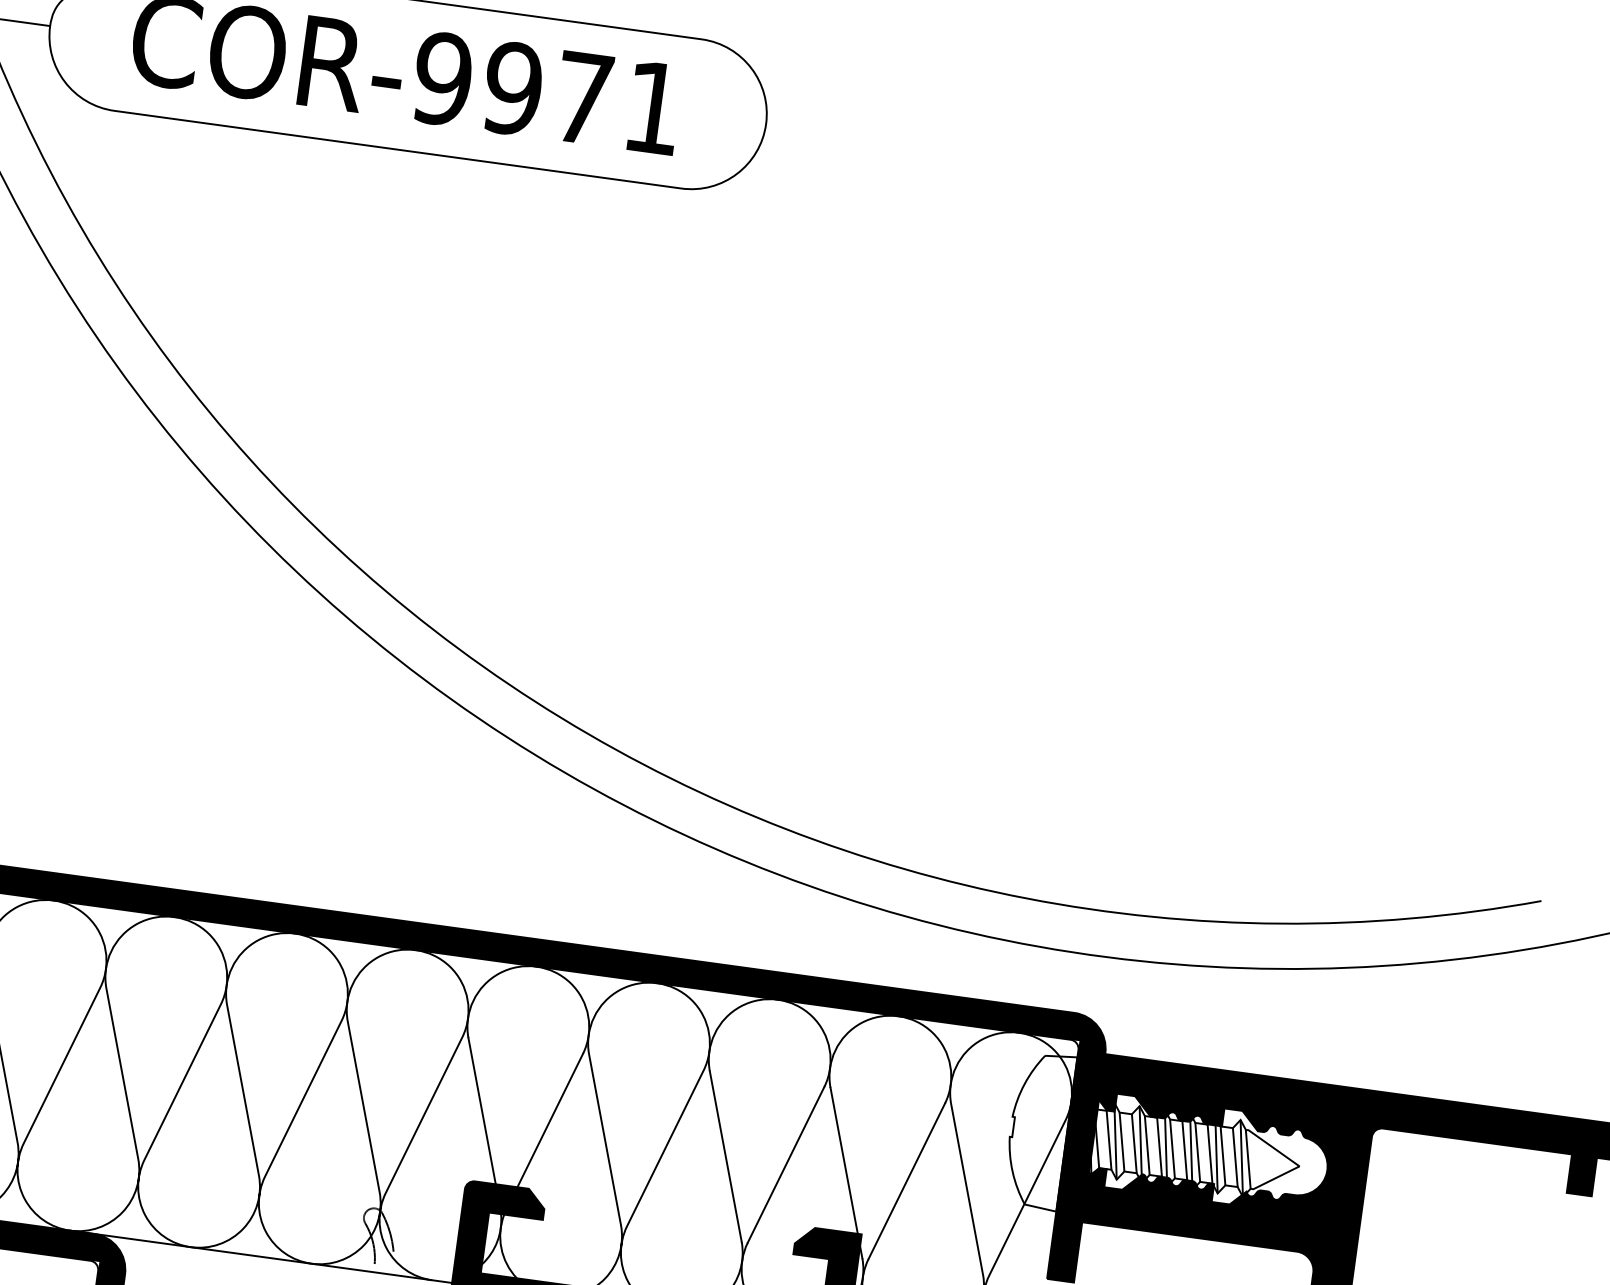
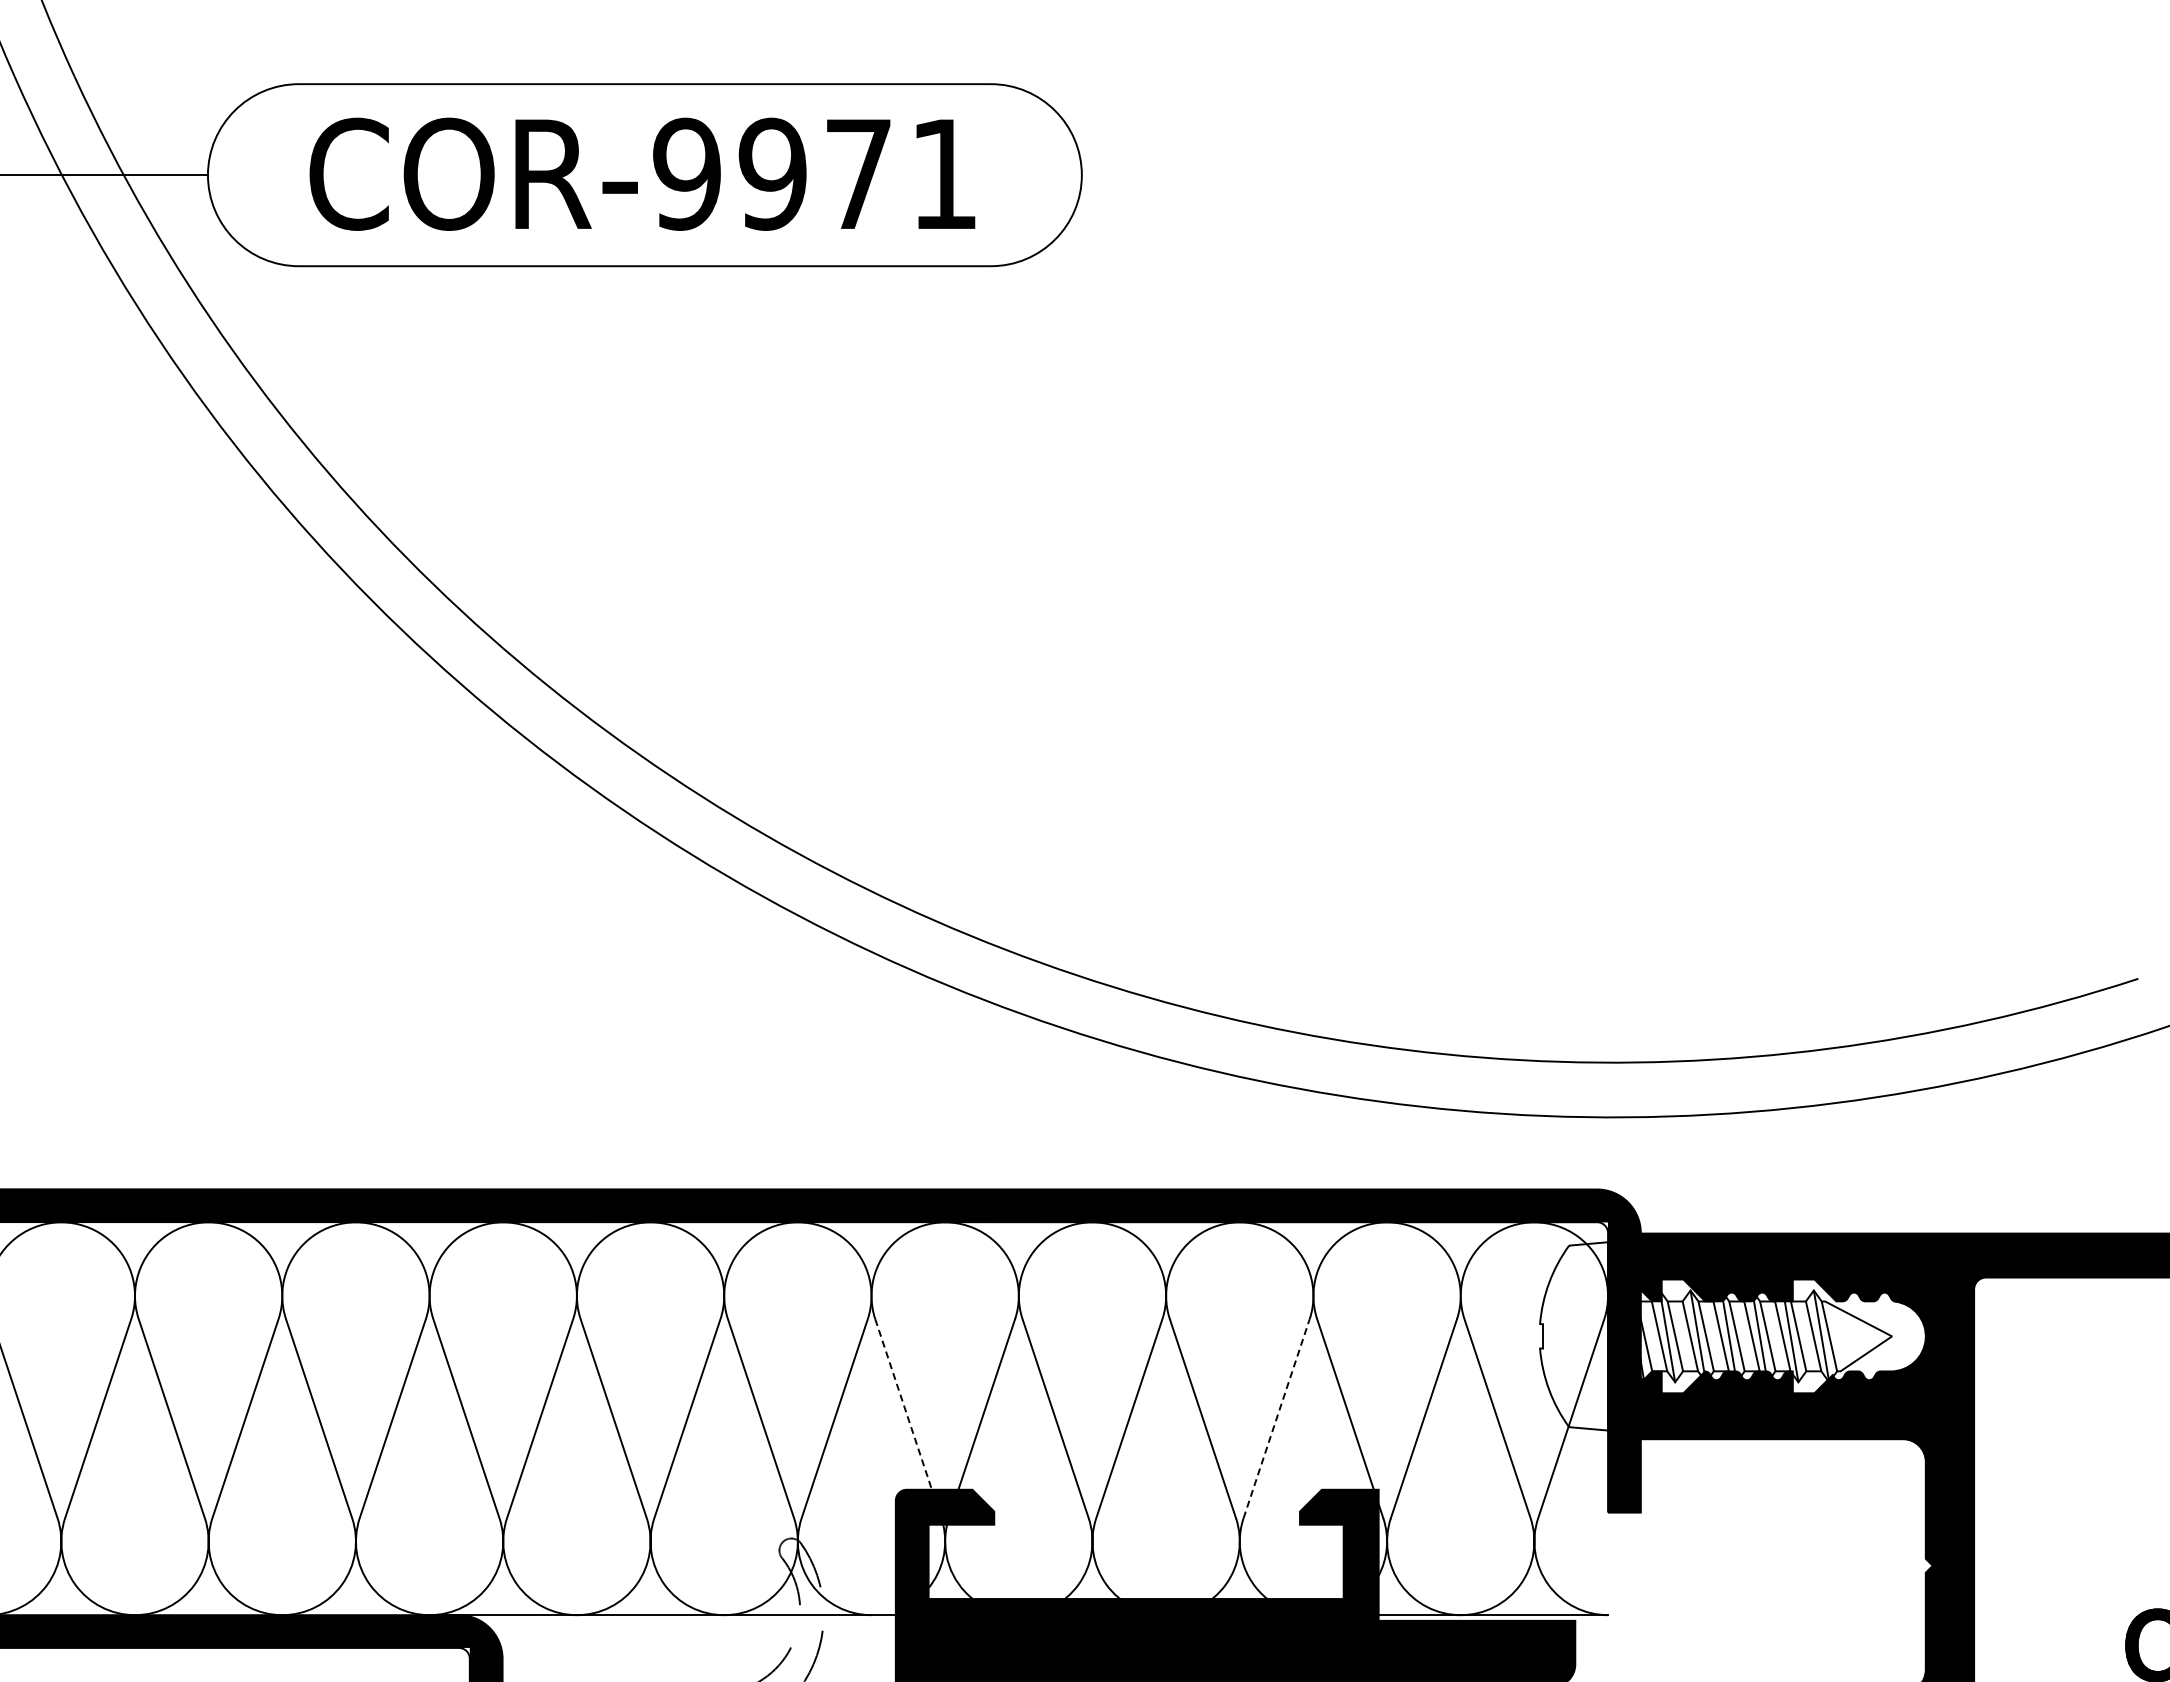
line: (482, 1111) -> (903, 1404), solid -> dashed
line: (786, 1164) -> (1276, 1418), solid -> dashed

